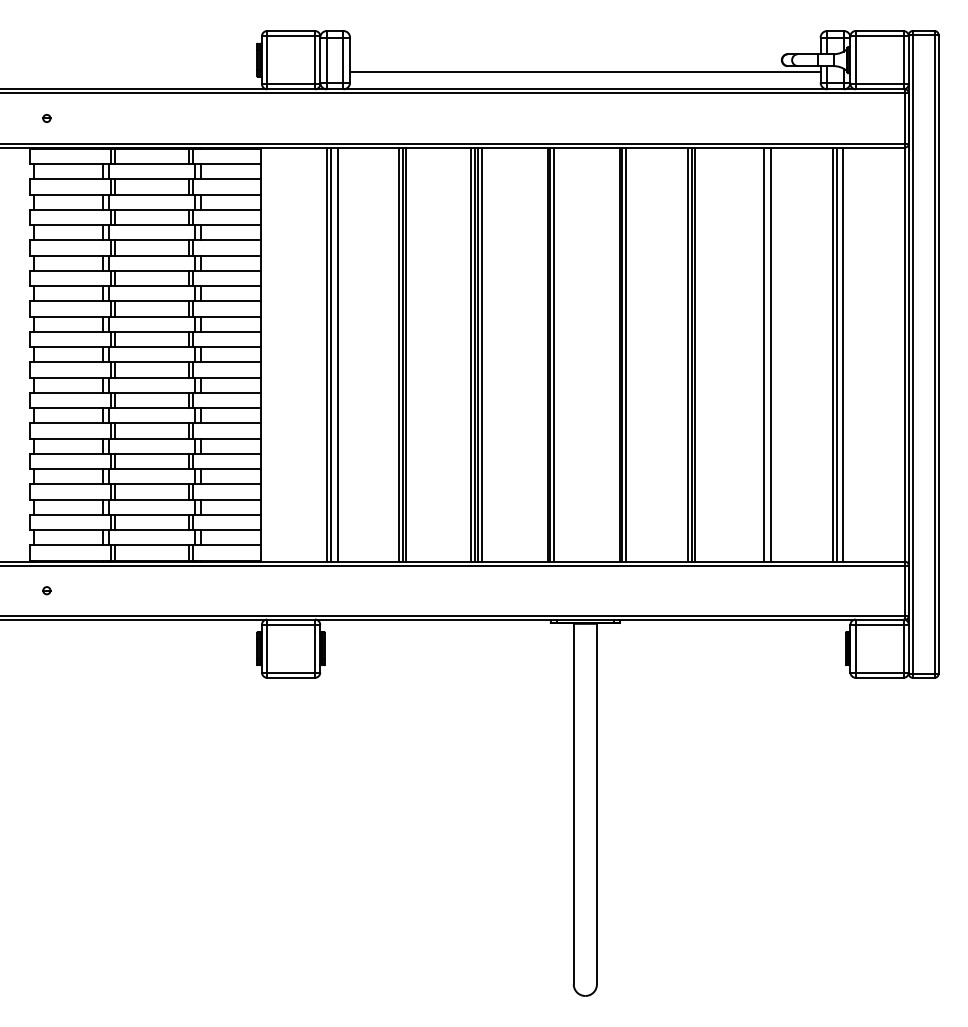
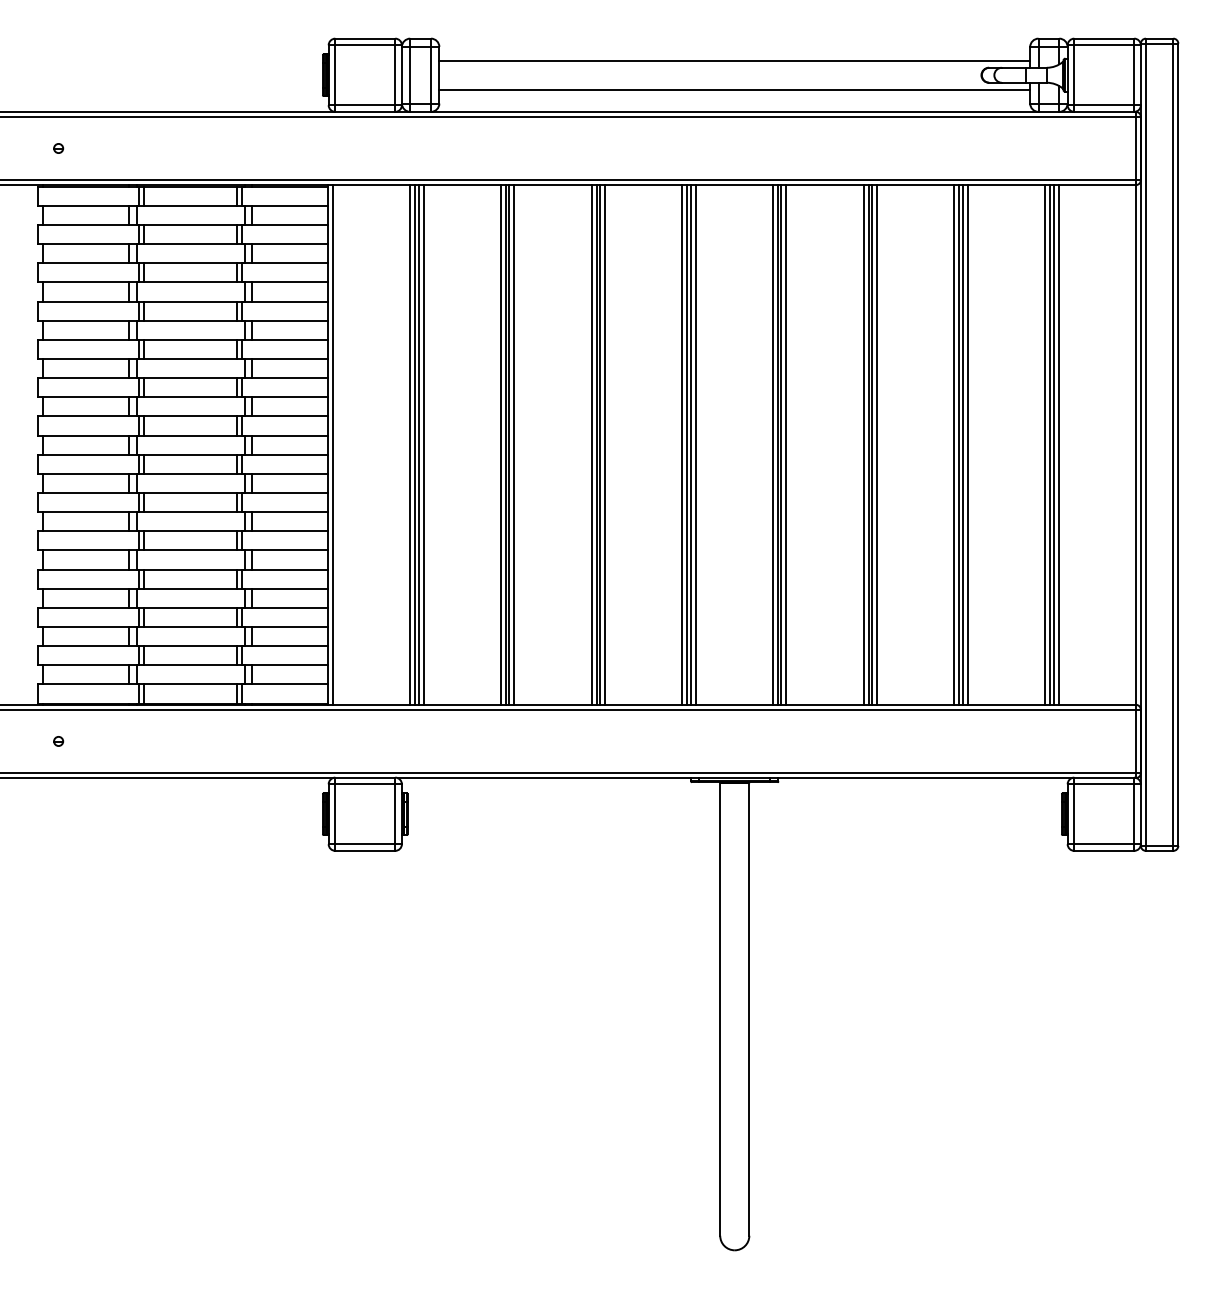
line: (585, 48) -> (734, 60), added
line: (264, 354) -> (332, 444), added
line: (333, 354) -> (418, 444), added
line: (409, 354) -> (514, 444), added
line: (543, 354) -> (682, 444), added
line: (616, 354) -> (773, 444), added
line: (699, 354) -> (877, 444), added
line: (760, 354) -> (954, 444), added
line: (766, 354) -> (962, 444), added
line: (839, 354) -> (1053, 444), added

